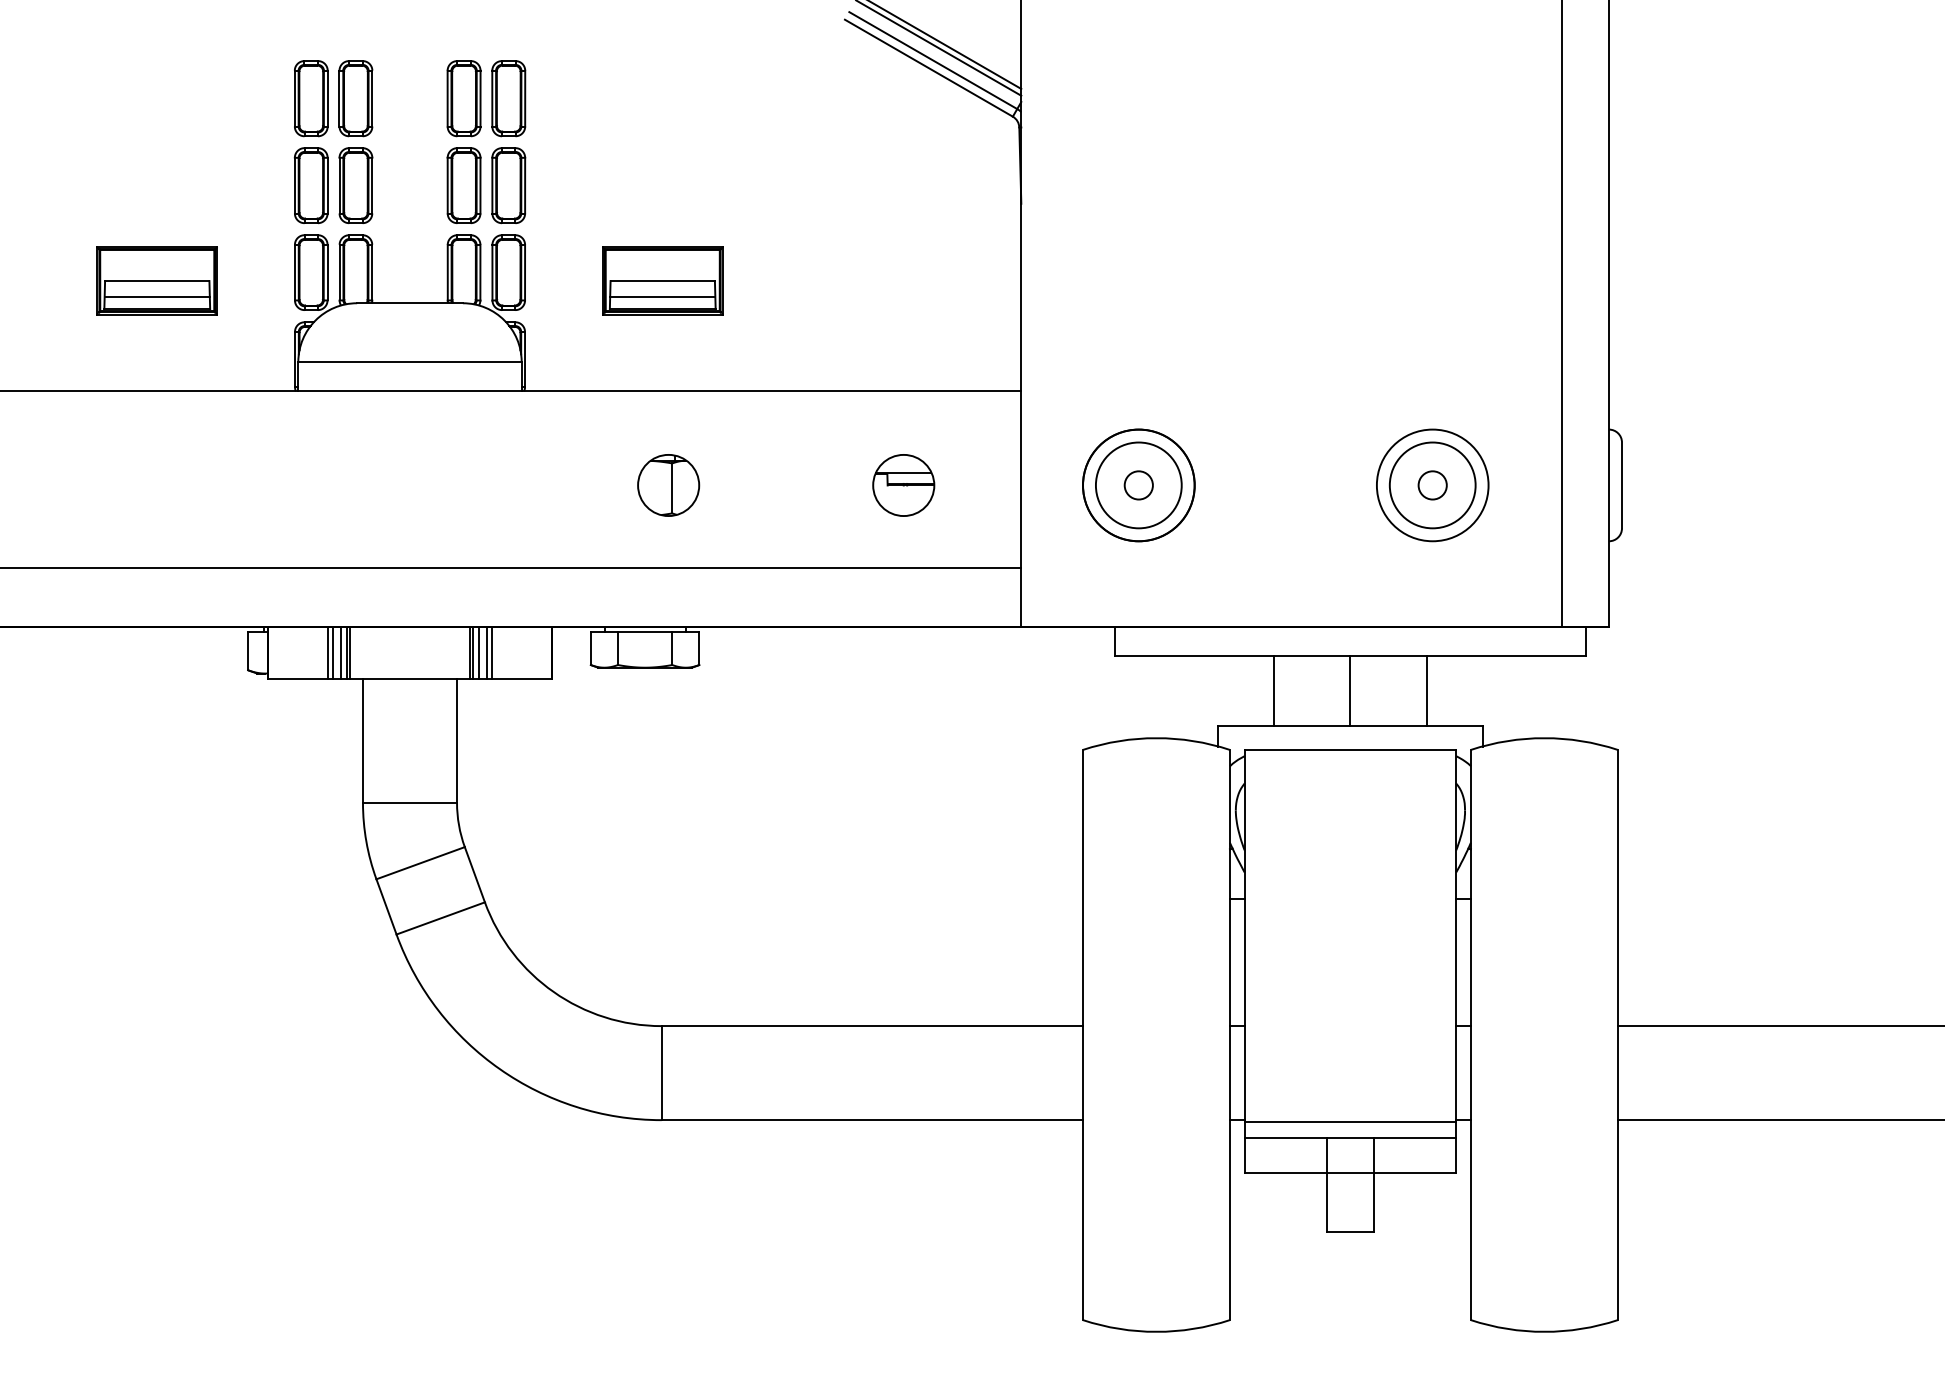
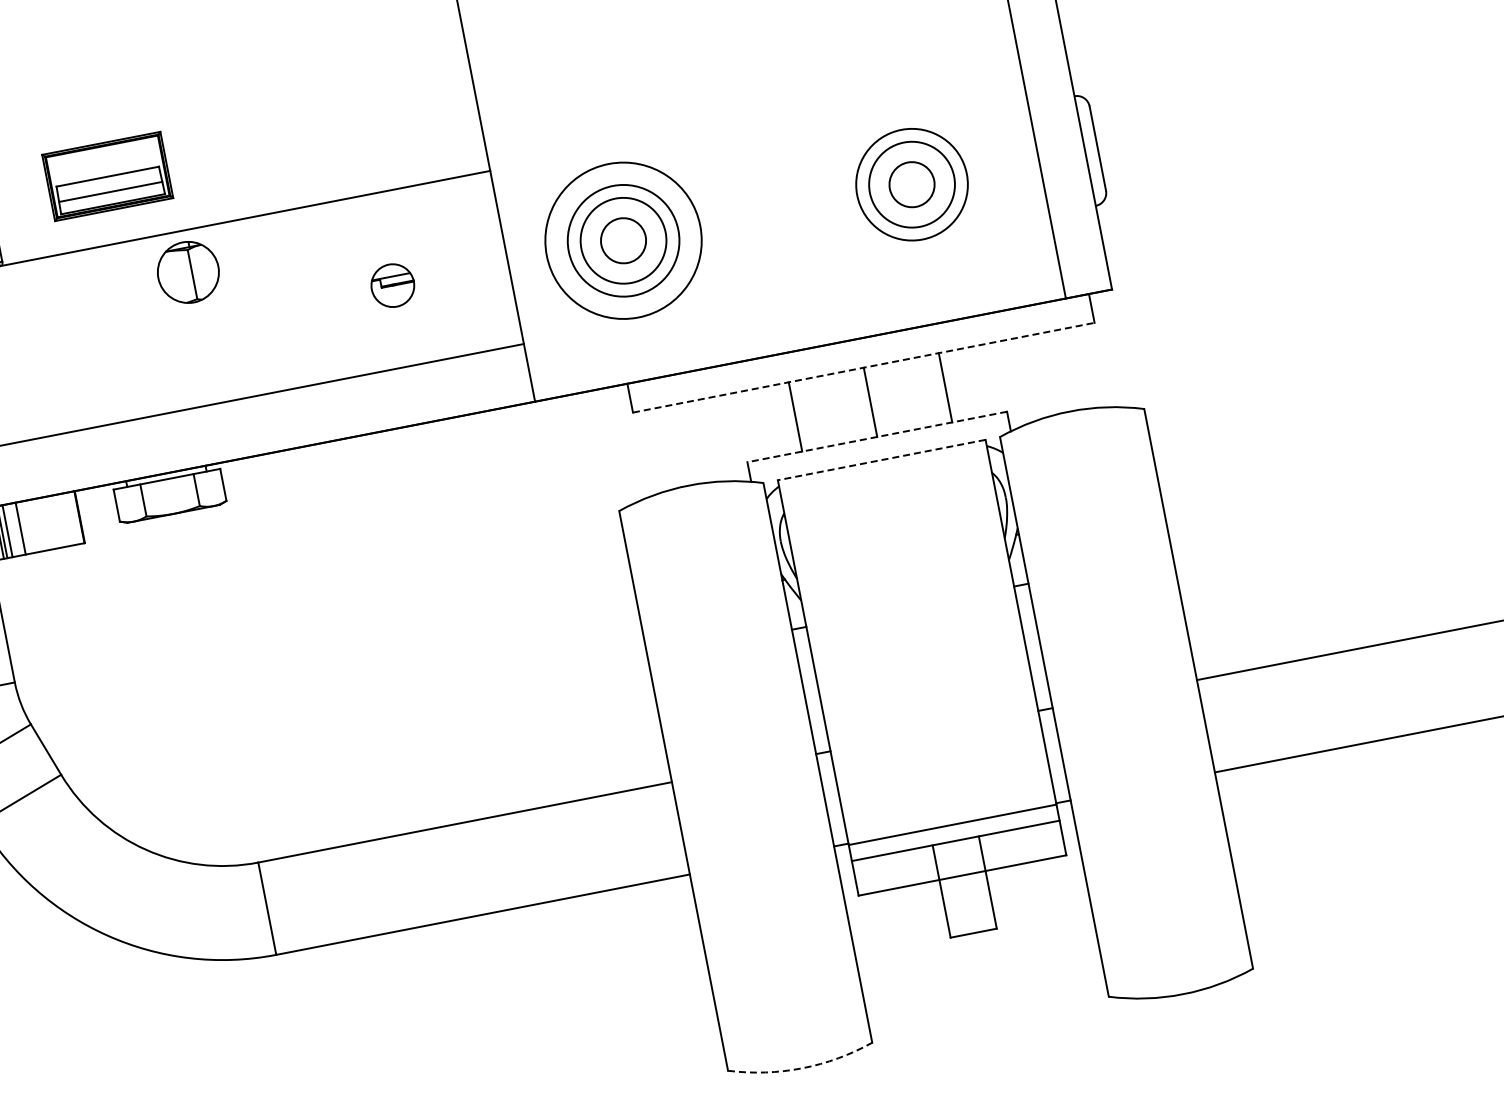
part: (662, 280) -> (107, 176), moved
part: (668, 485) -> (188, 272), moved
part: (903, 485) -> (392, 285), size x0.7
circle: (1138, 485) -> (623, 240), size x1.4
circle: (1138, 485) -> (623, 240), size x1.6
circle: (1432, 485) -> (911, 184), size x1.6
line: (487, 652) -> (16, 529), removed
line: (1350, 655) -> (863, 367), solid -> dashed
line: (1349, 726) -> (876, 437), solid -> dashed
line: (1350, 749) -> (881, 459), solid -> dashed
arc: (1156, 1331) -> (802, 1067), solid -> dashed

